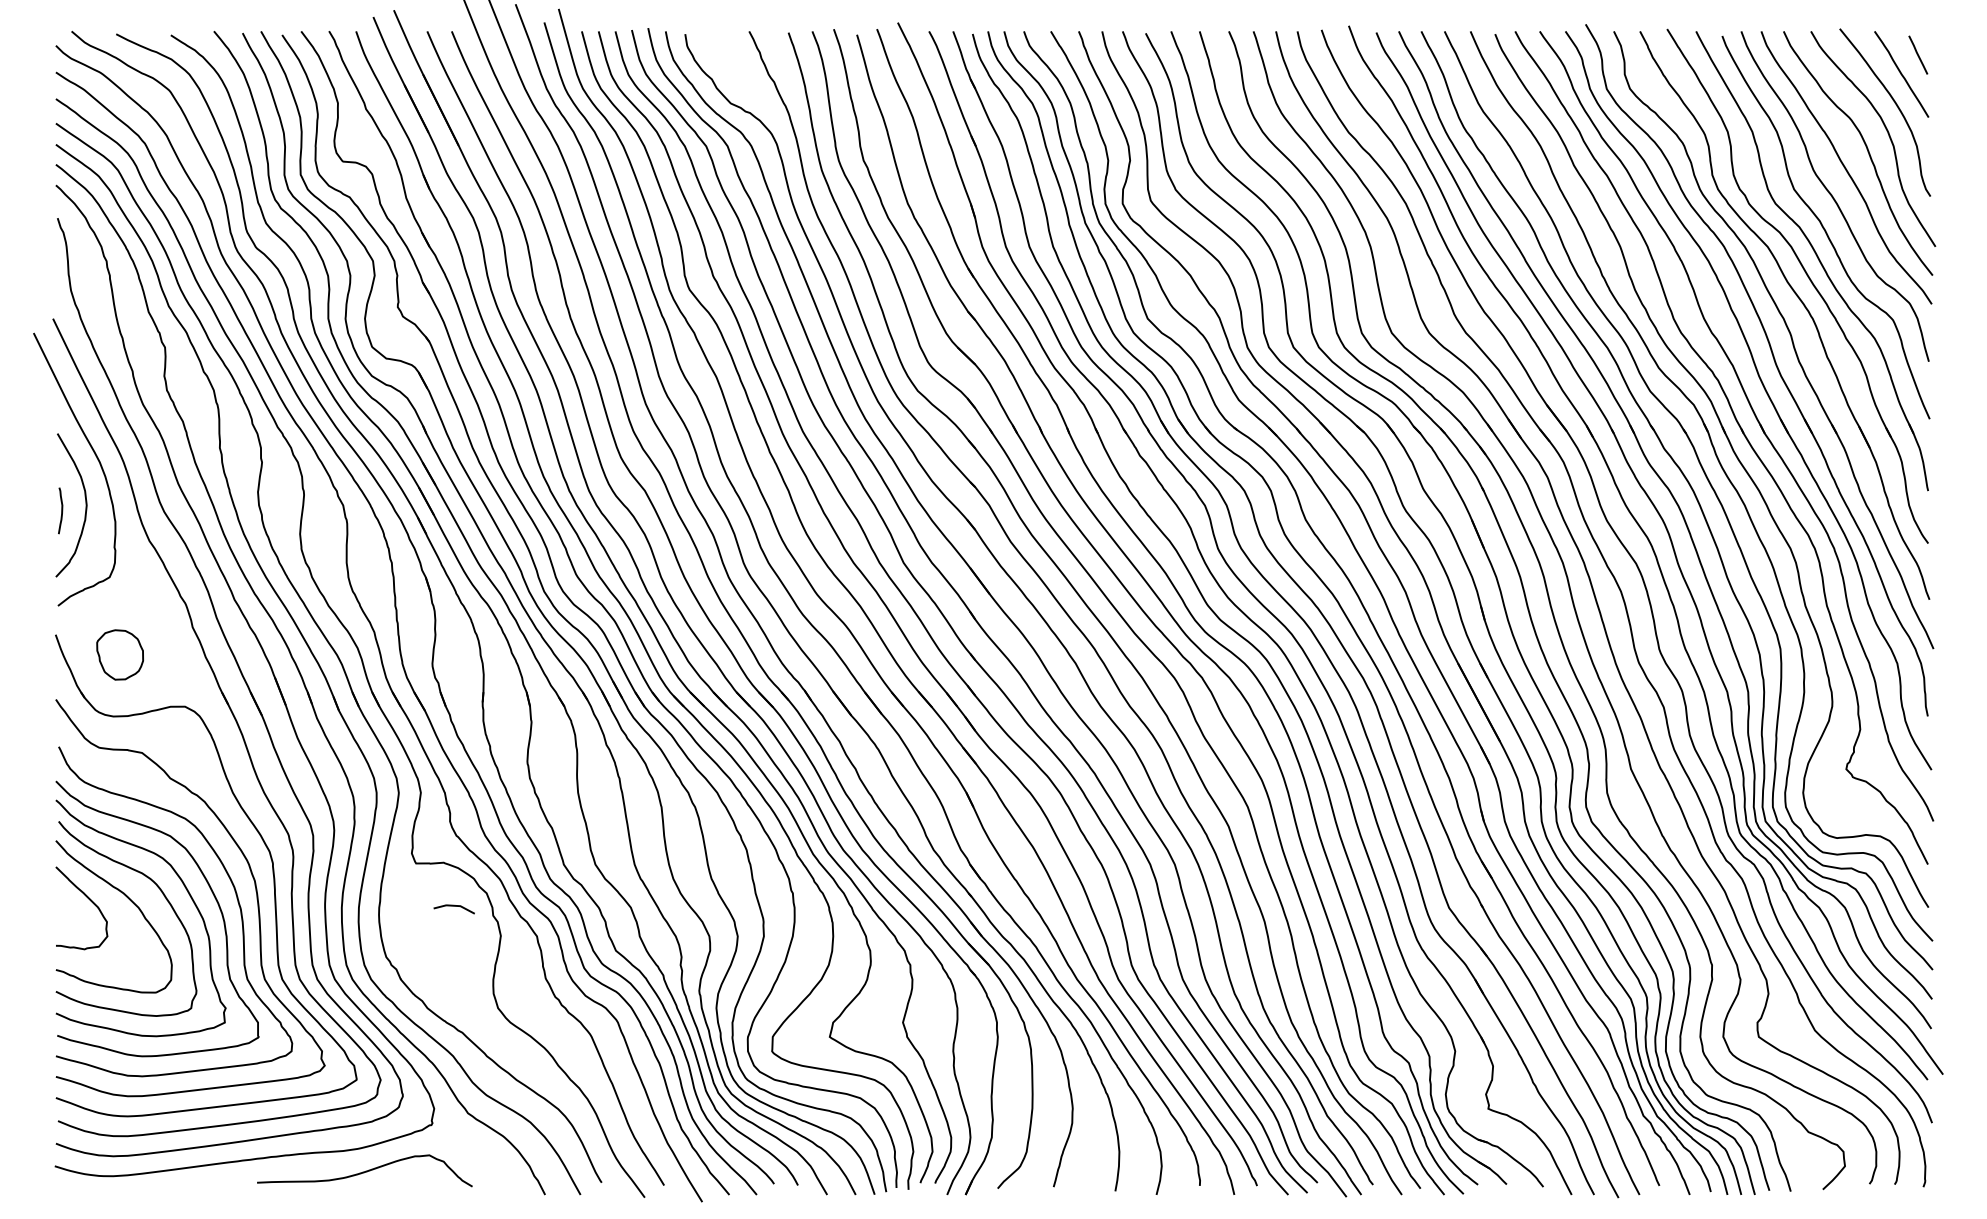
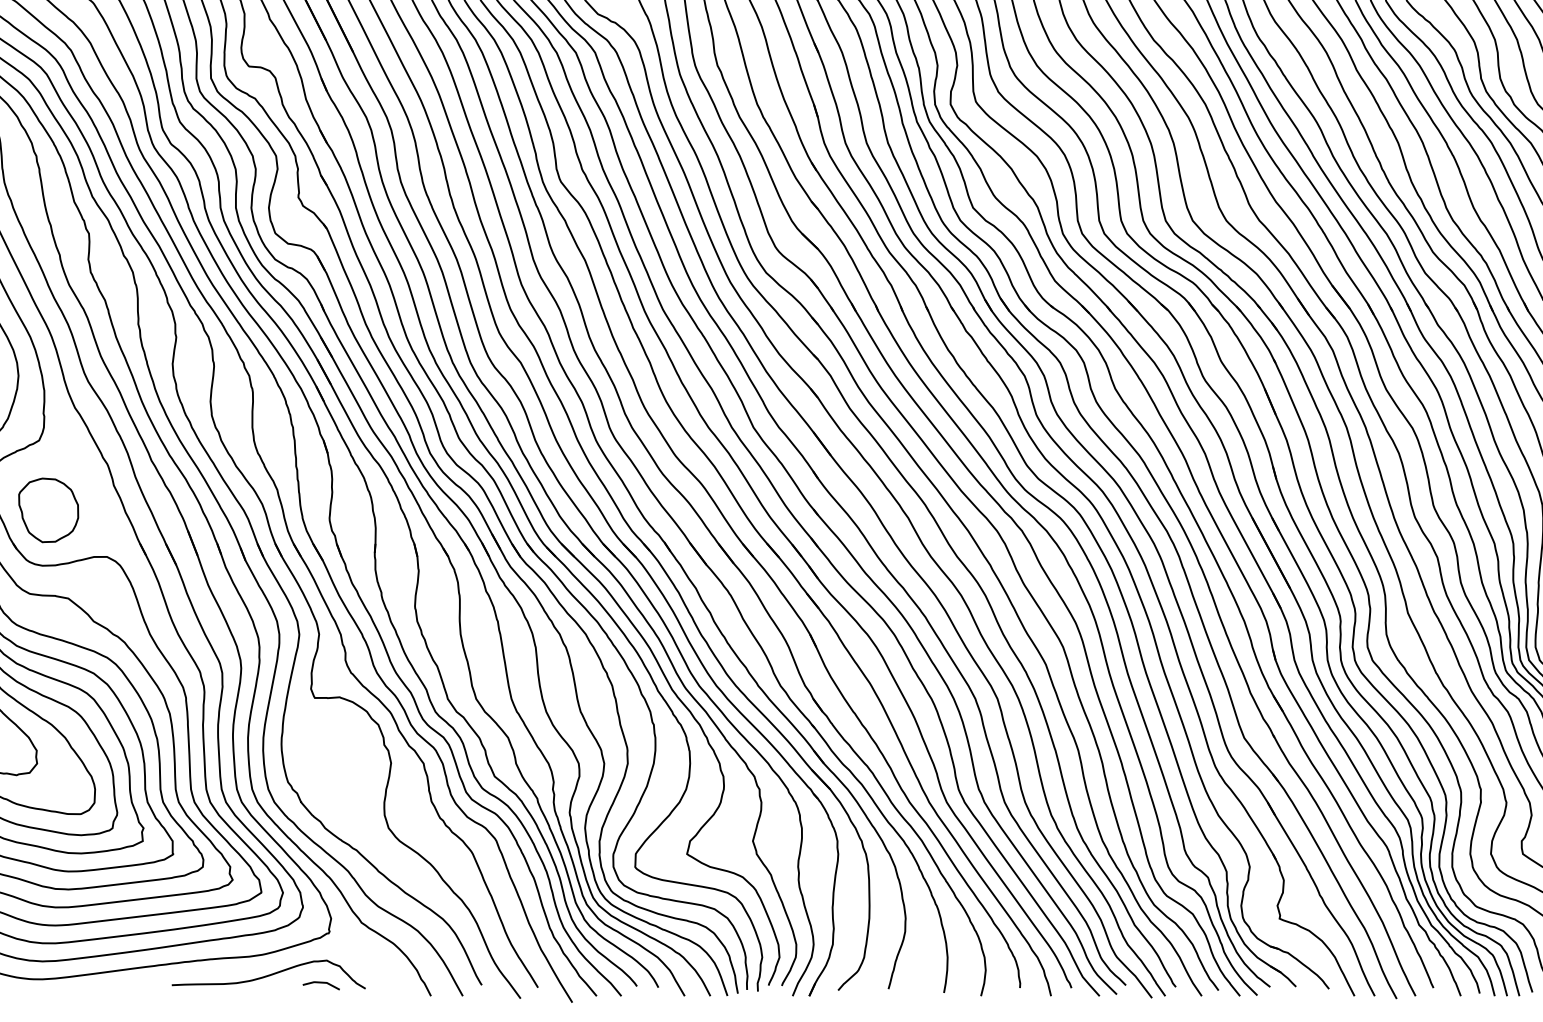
part: (119, 654) -> (48, 509), size x1.43
line: (453, 906) -> (320, 983), moved

